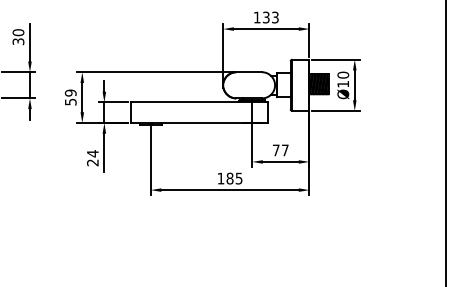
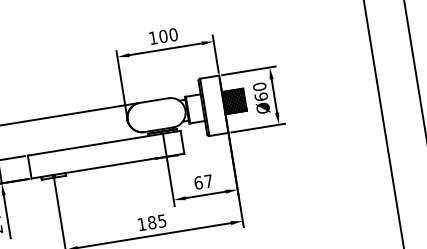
text: (270, 17) -> (168, 35), 133 -> 100
text: (343, 83) -> (261, 96), Ø10 -> Ø60
text: (275, 150) -> (197, 183), 77 -> 67

